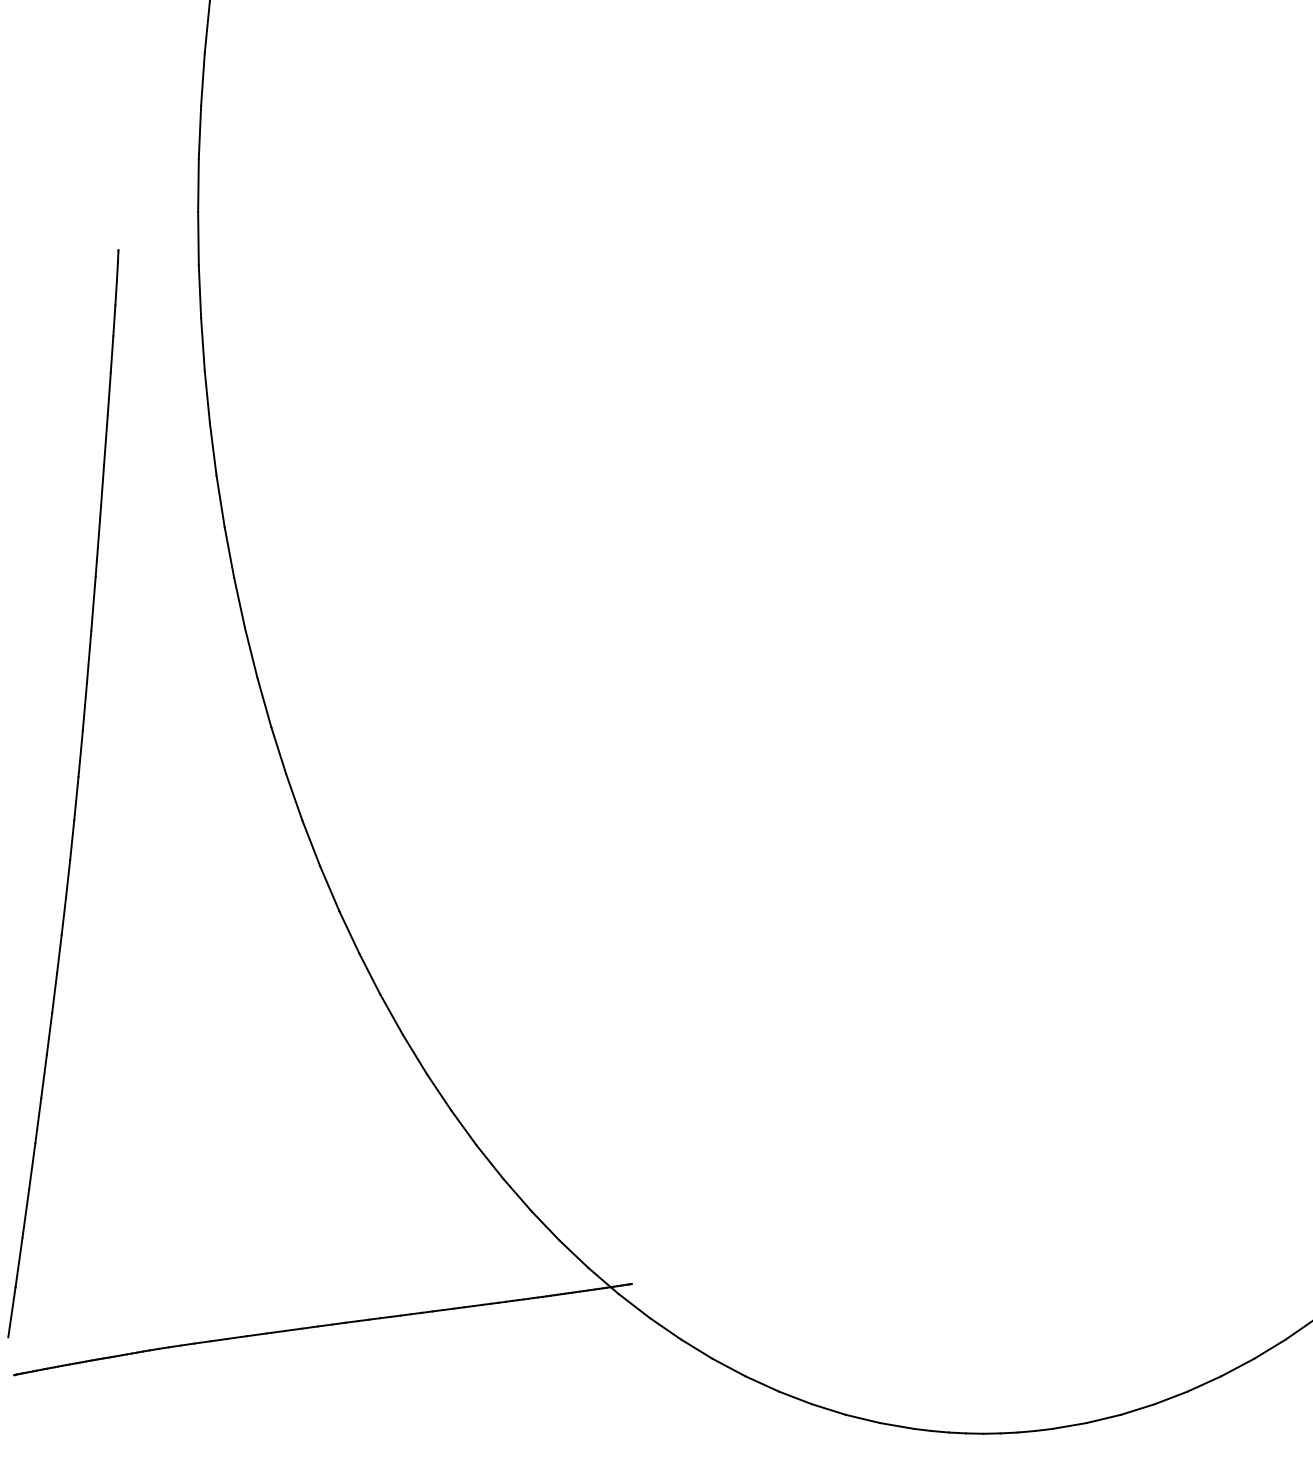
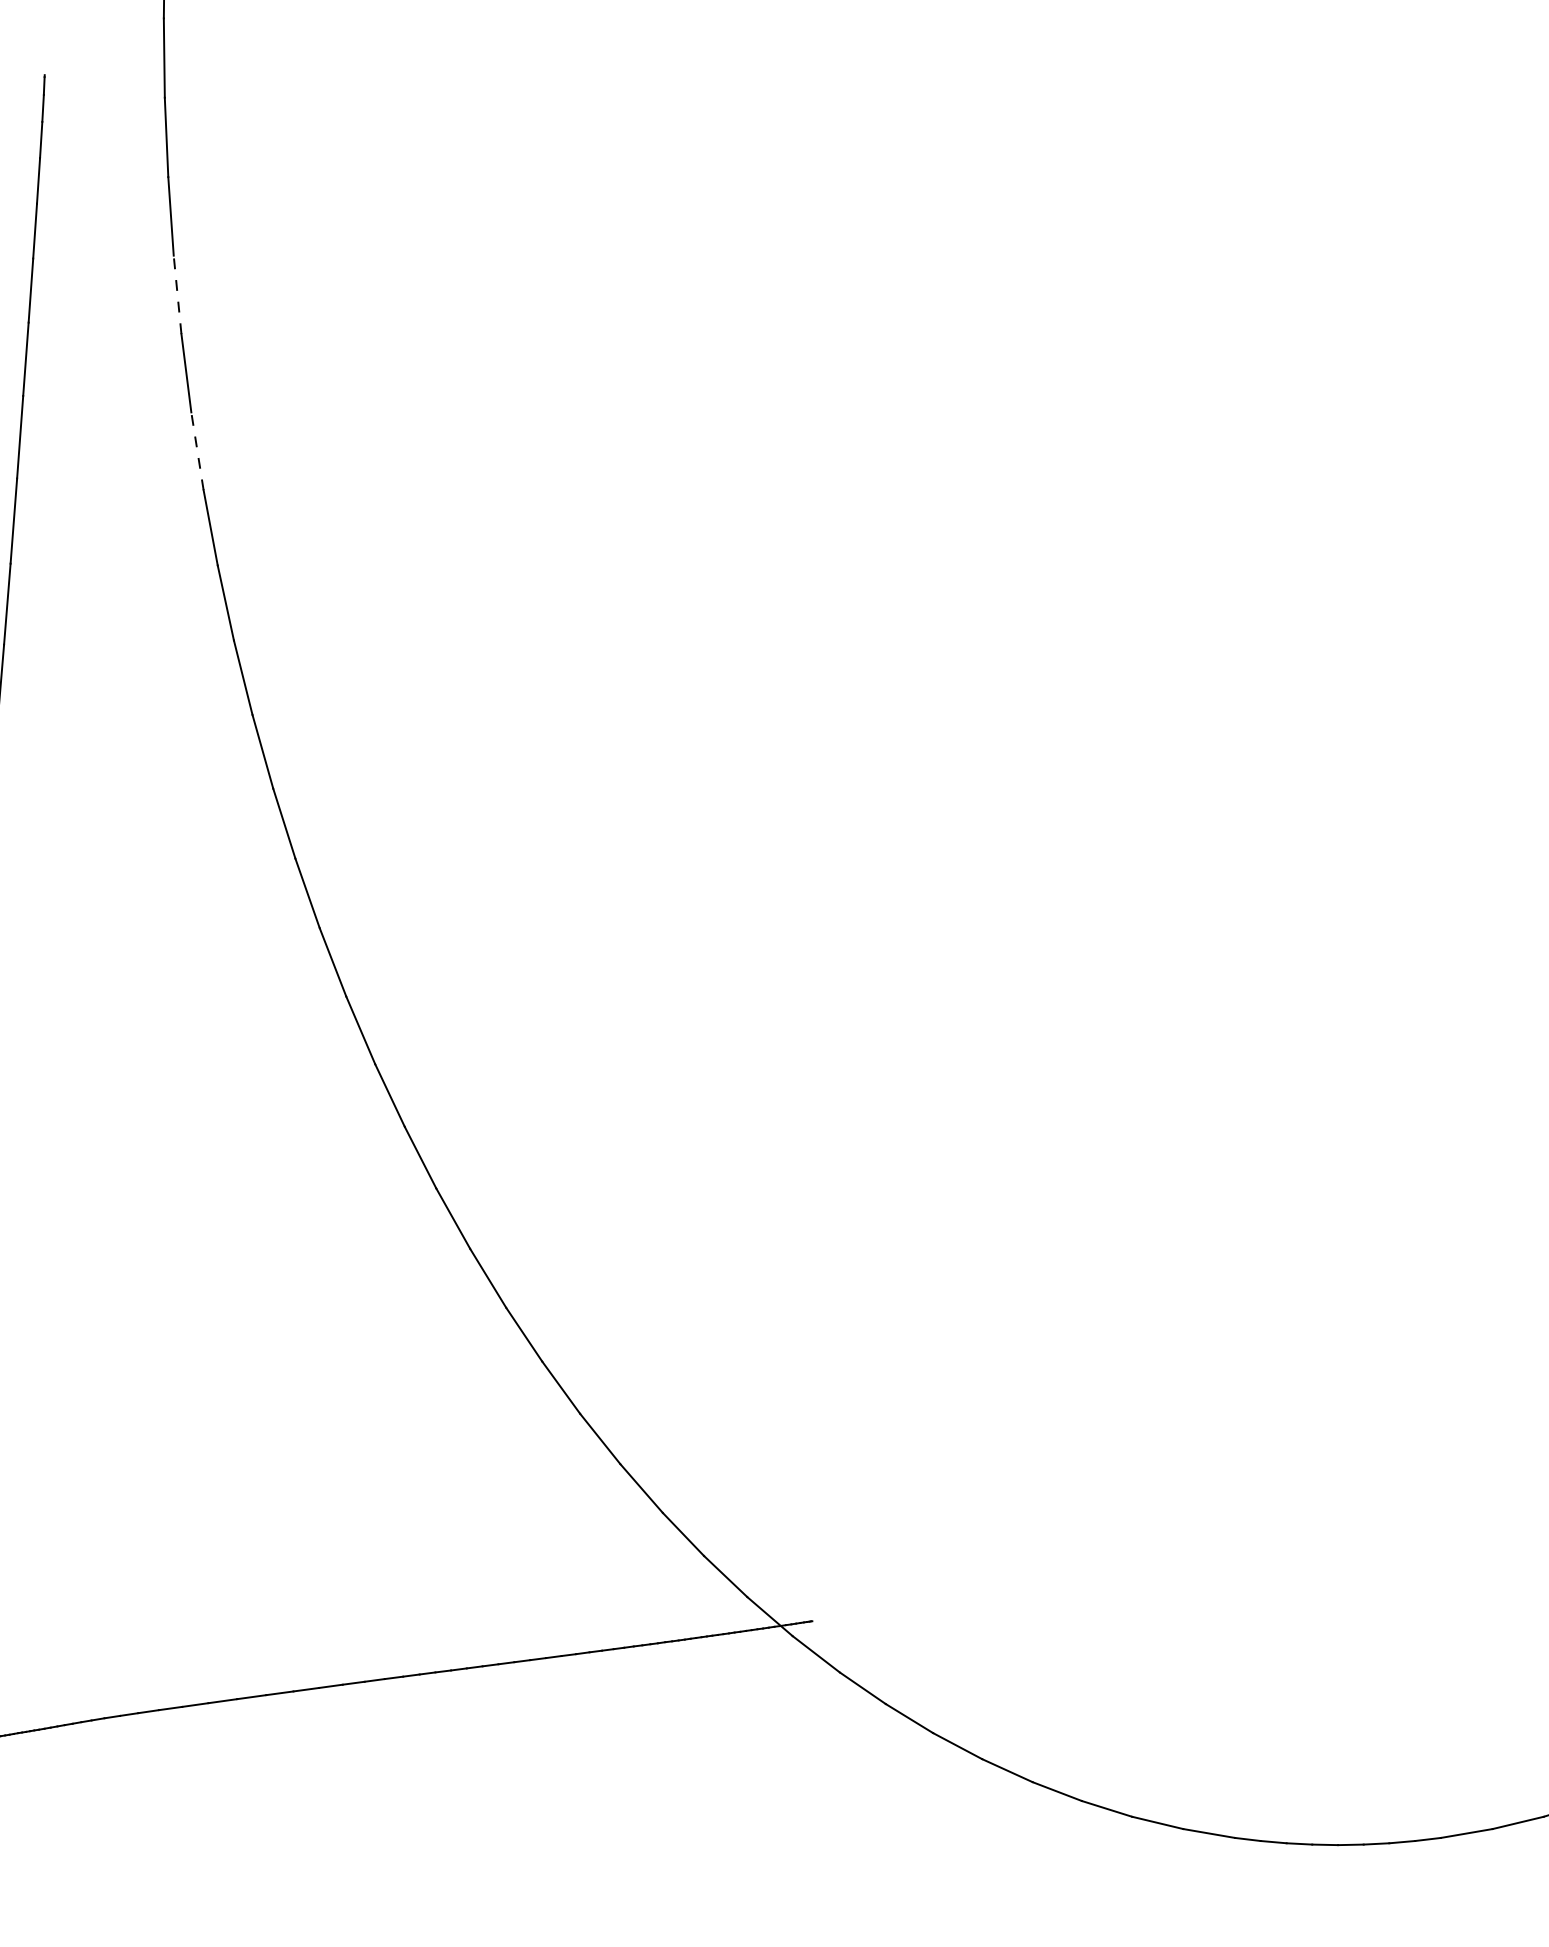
line: (207, 396) -> (177, 294), solid -> dashed
line: (220, 501) -> (197, 451), solid -> dashed

